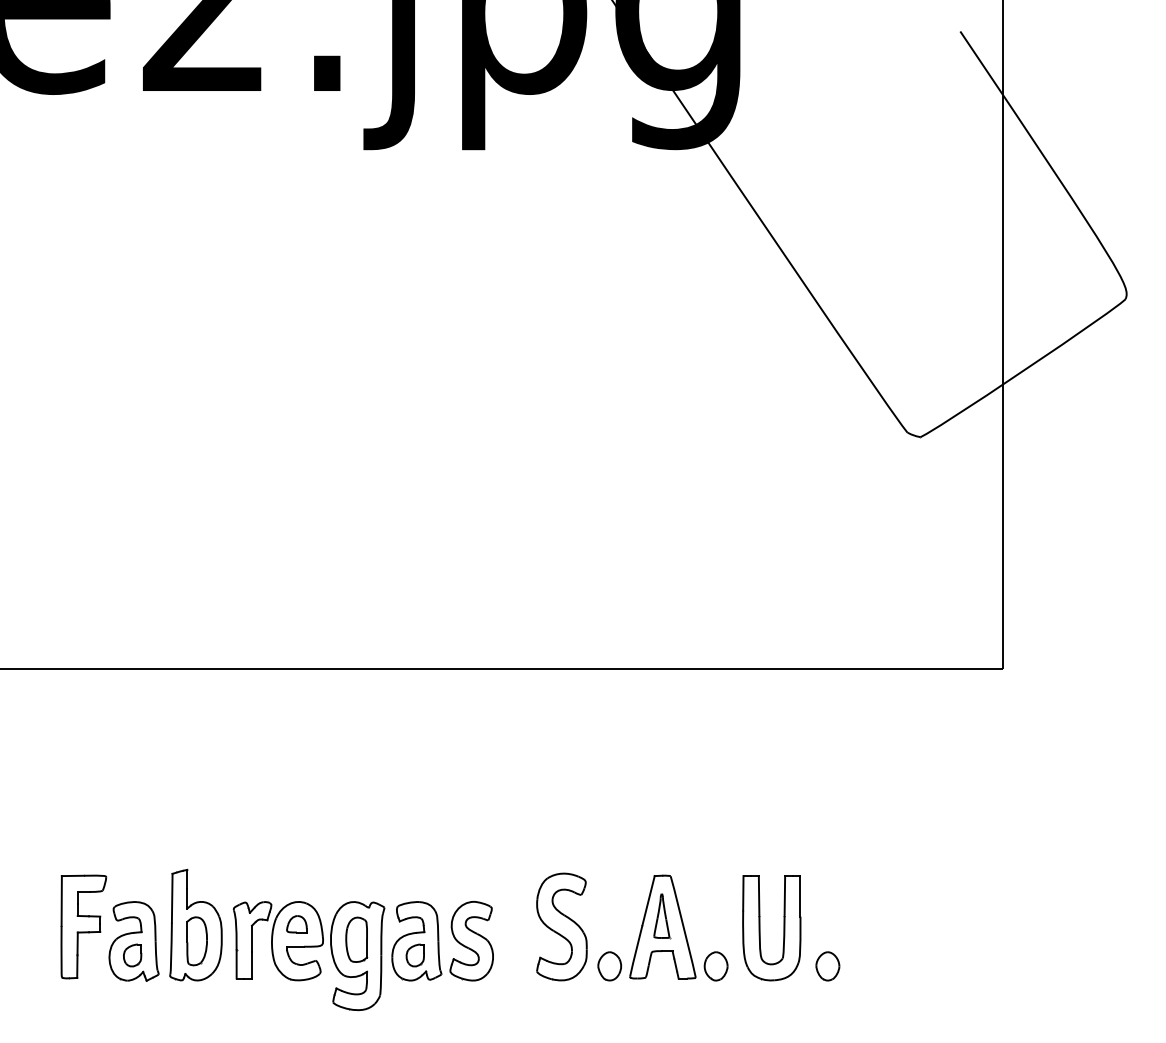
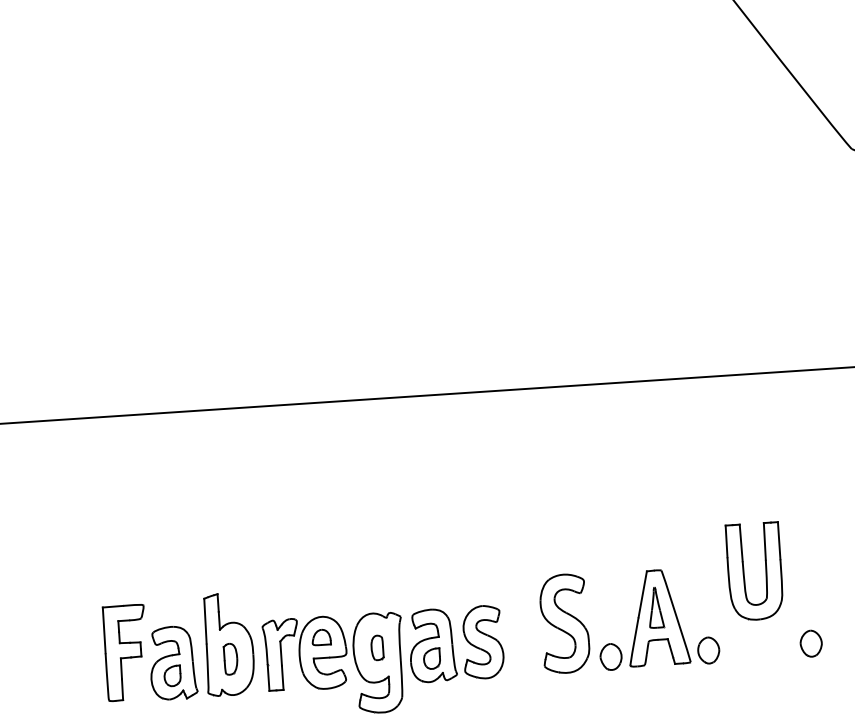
part: (760, 928) -> (744, 572), moved
part: (356, 939) -> (377, 647), size x0.6
part: (196, 941) -> (230, 659), size x0.7

